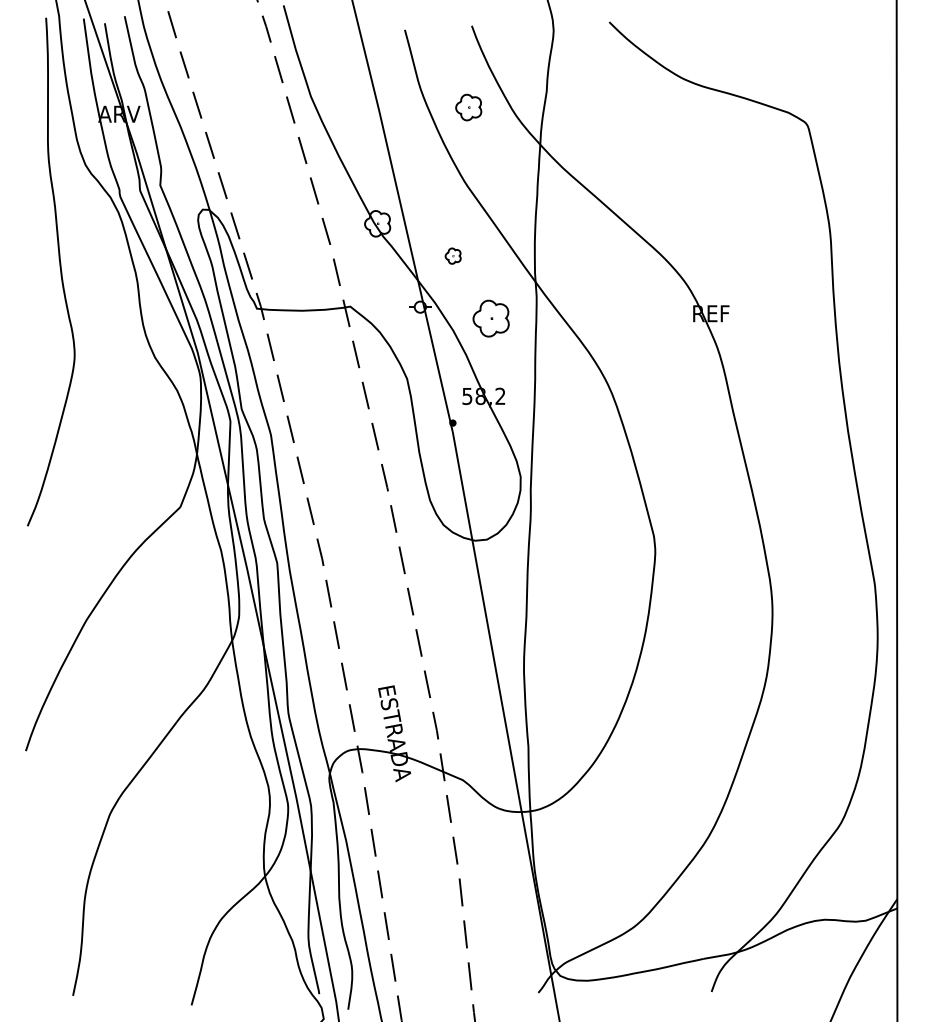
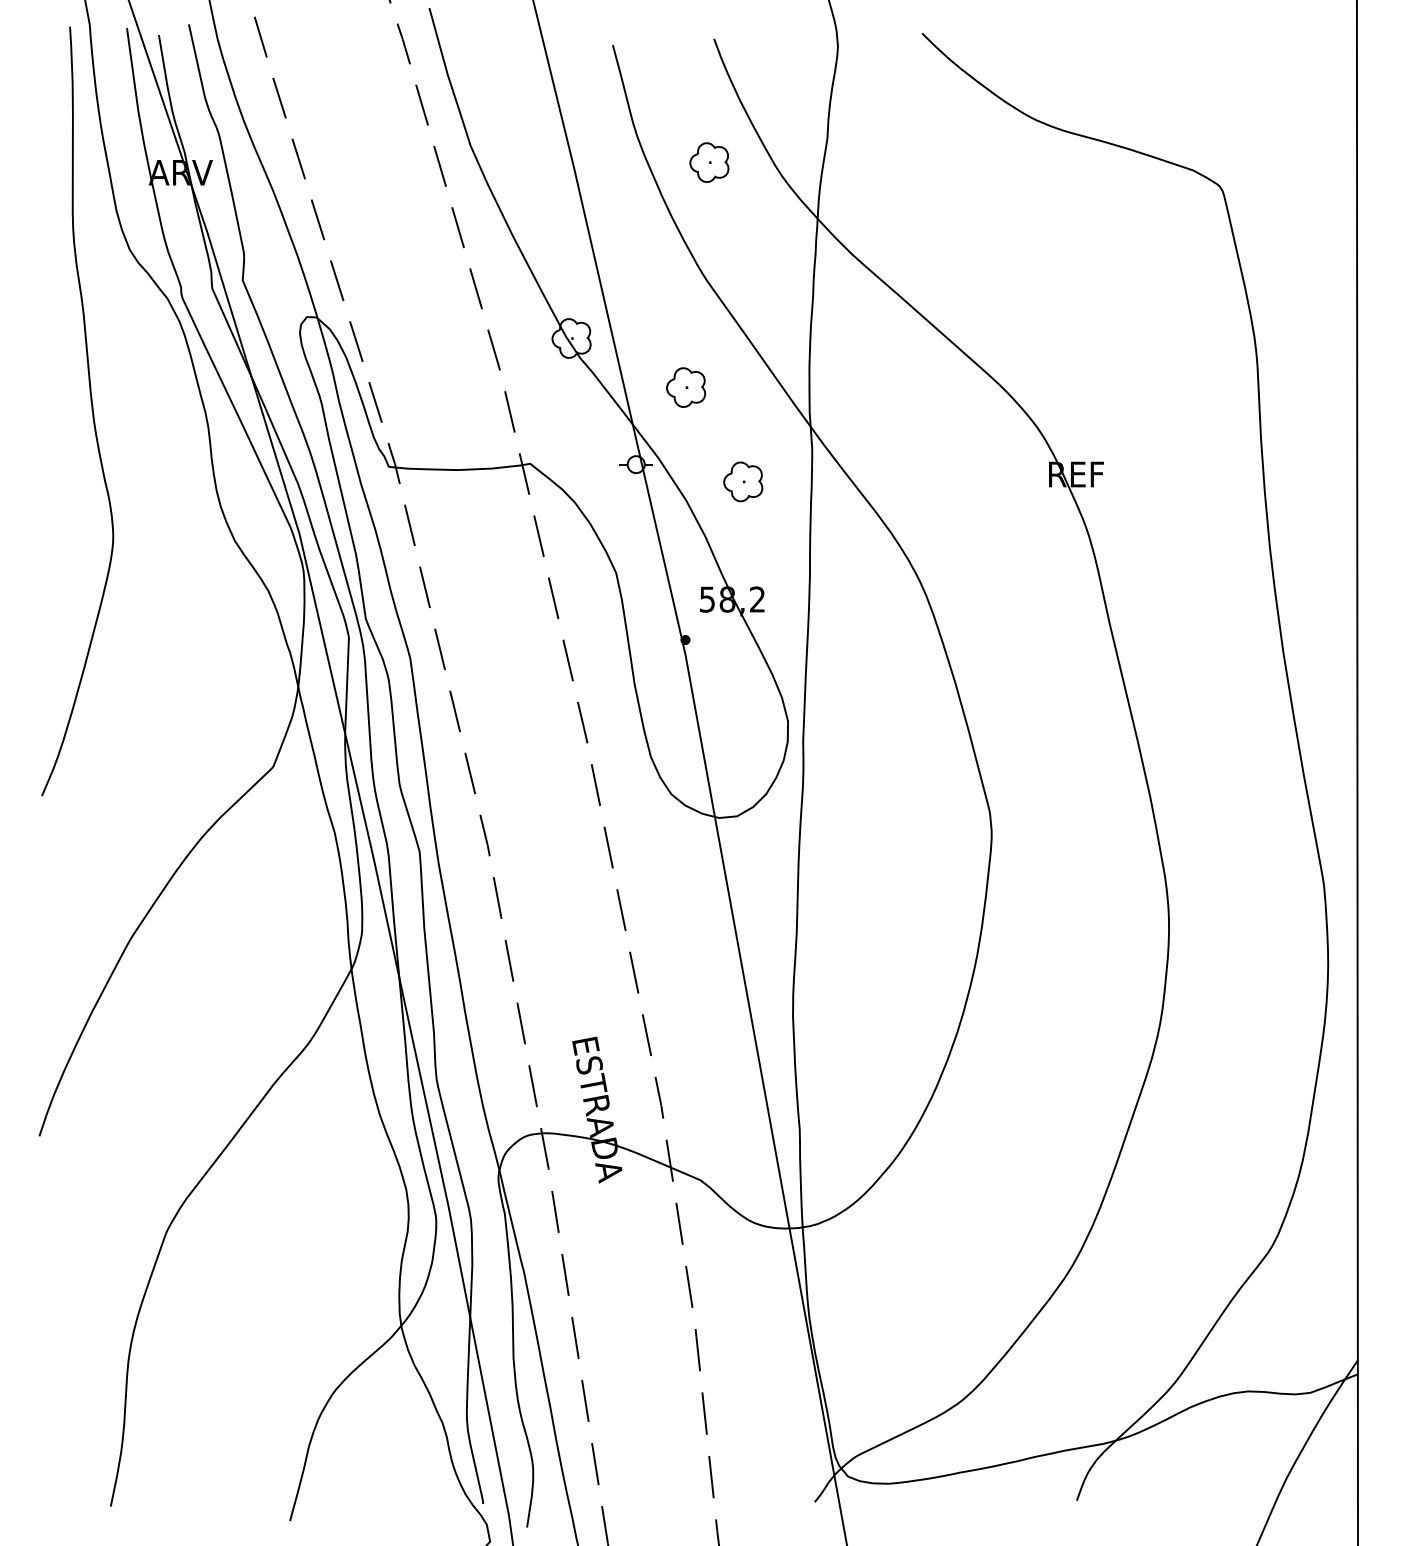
part: (452, 255) -> (684, 386), size x1.67
part: (490, 318) -> (742, 481), size x0.71

